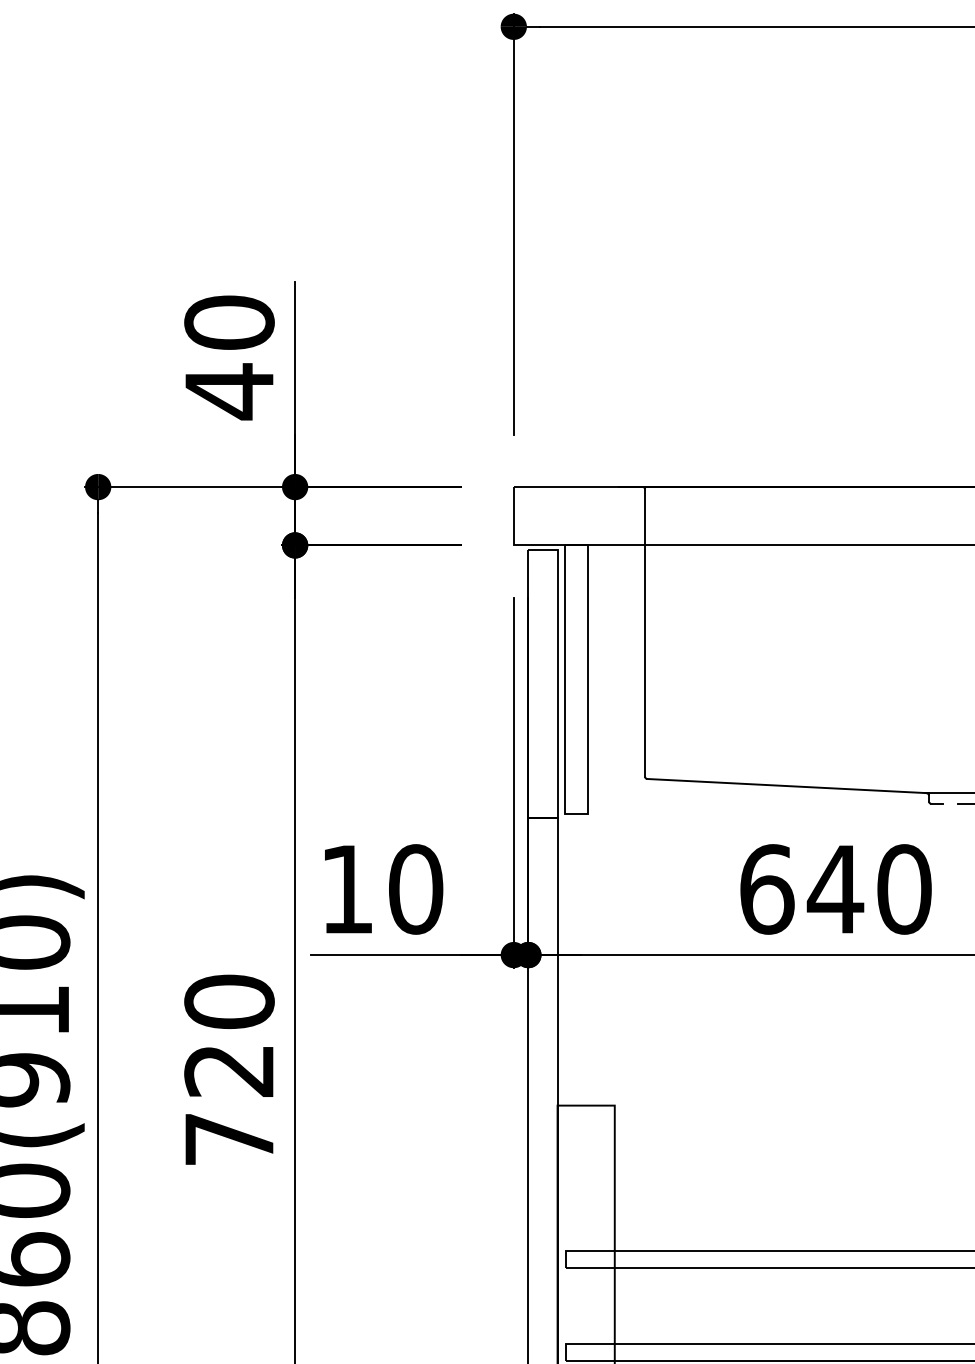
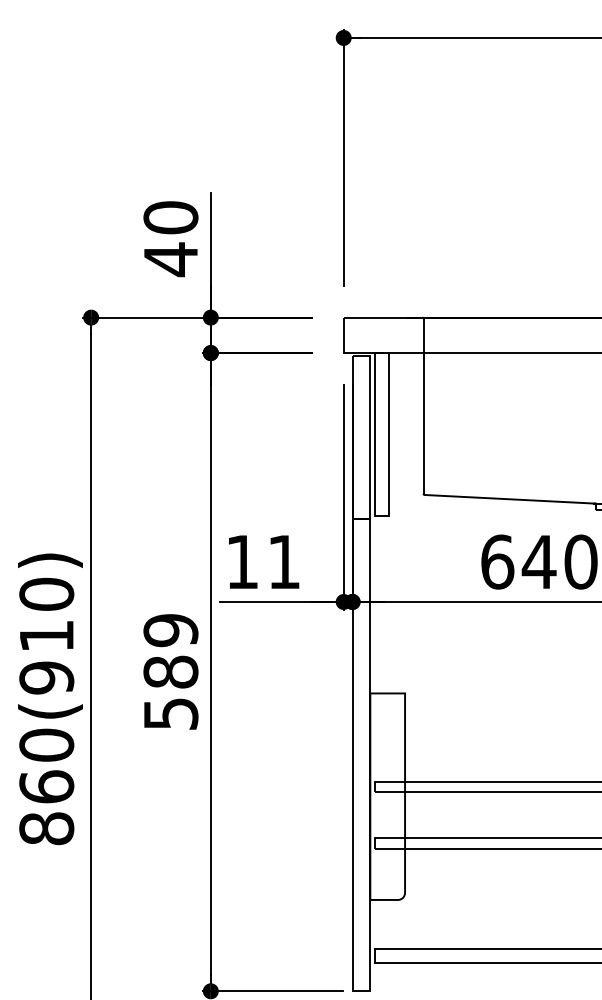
text: (414, 888) -> (283, 561), 10 -> 11
text: (228, 1069) -> (170, 671), 720 -> 589

